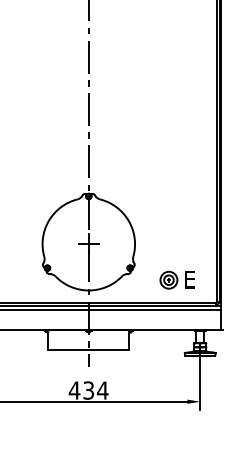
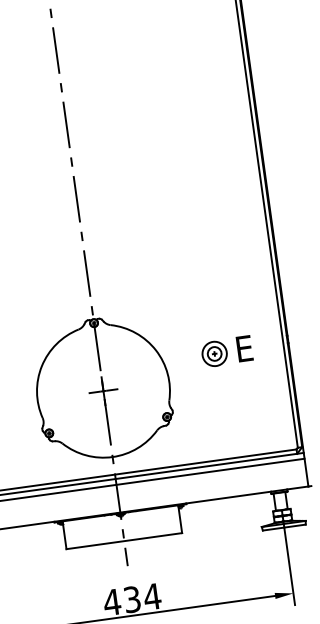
part: (176, 279) -> (225, 351), moved

